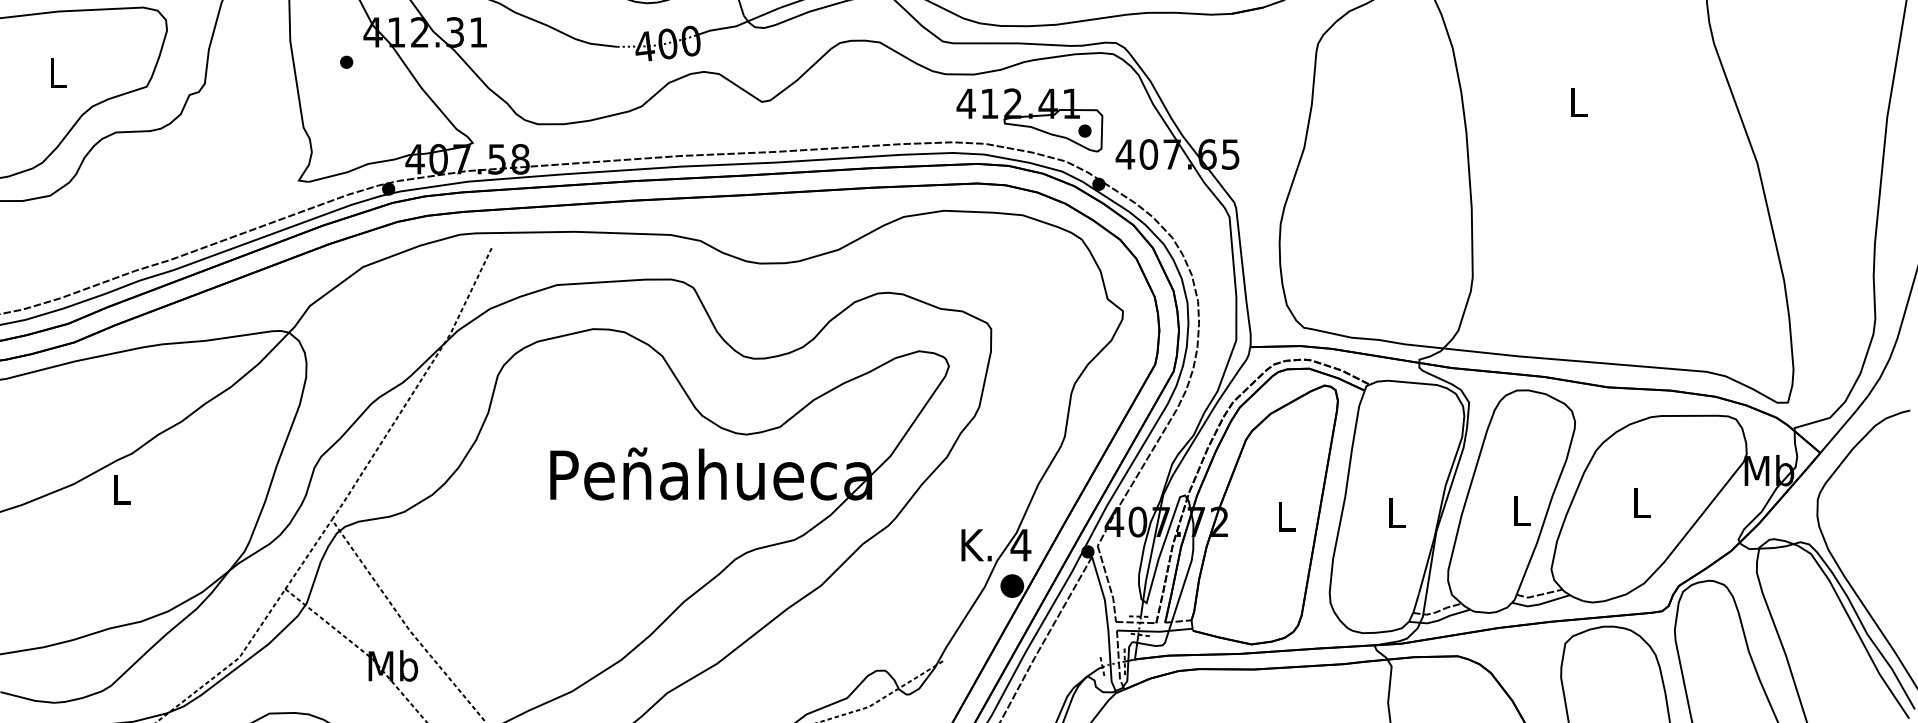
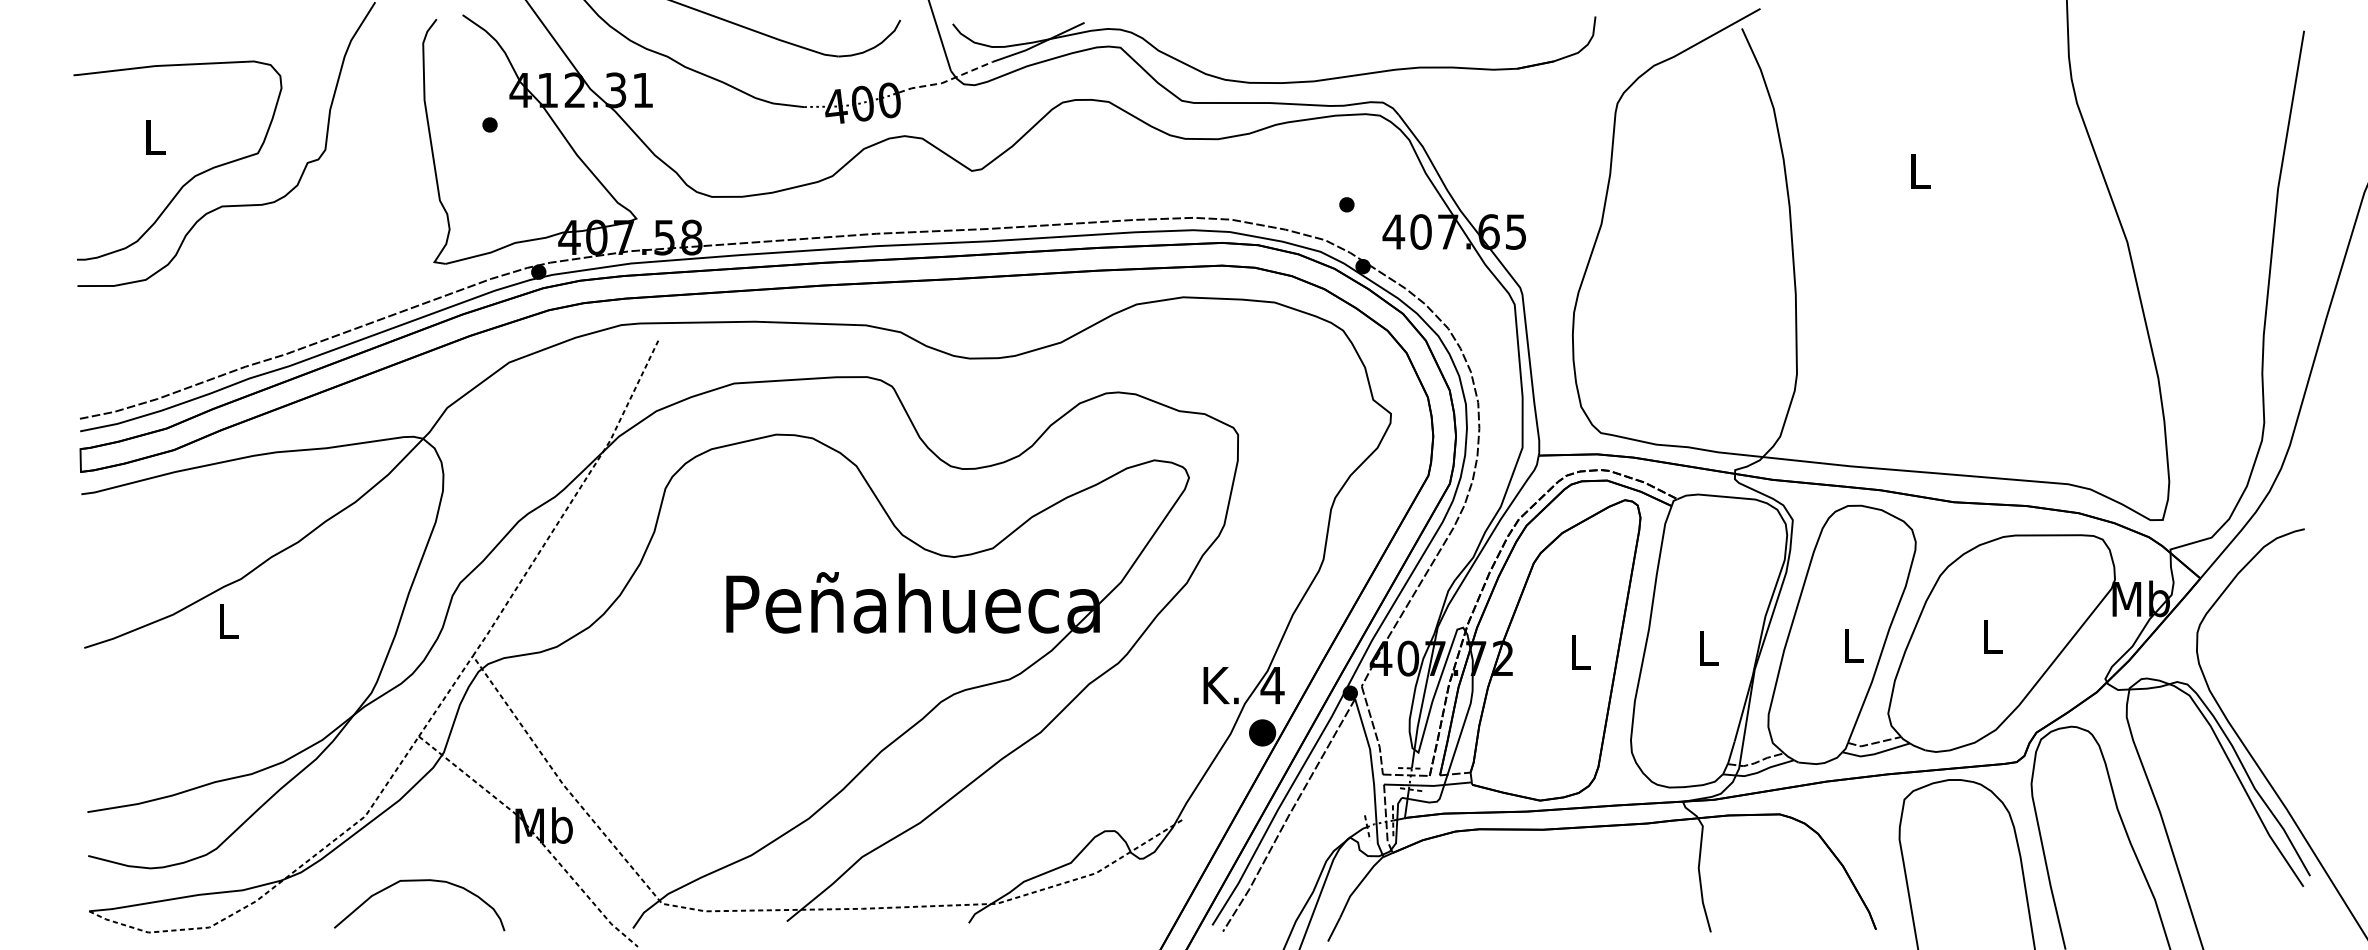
line: (739, 24) -> (945, 81), solid -> dashed
part: (1029, 120) -> (1282, 192), removed

